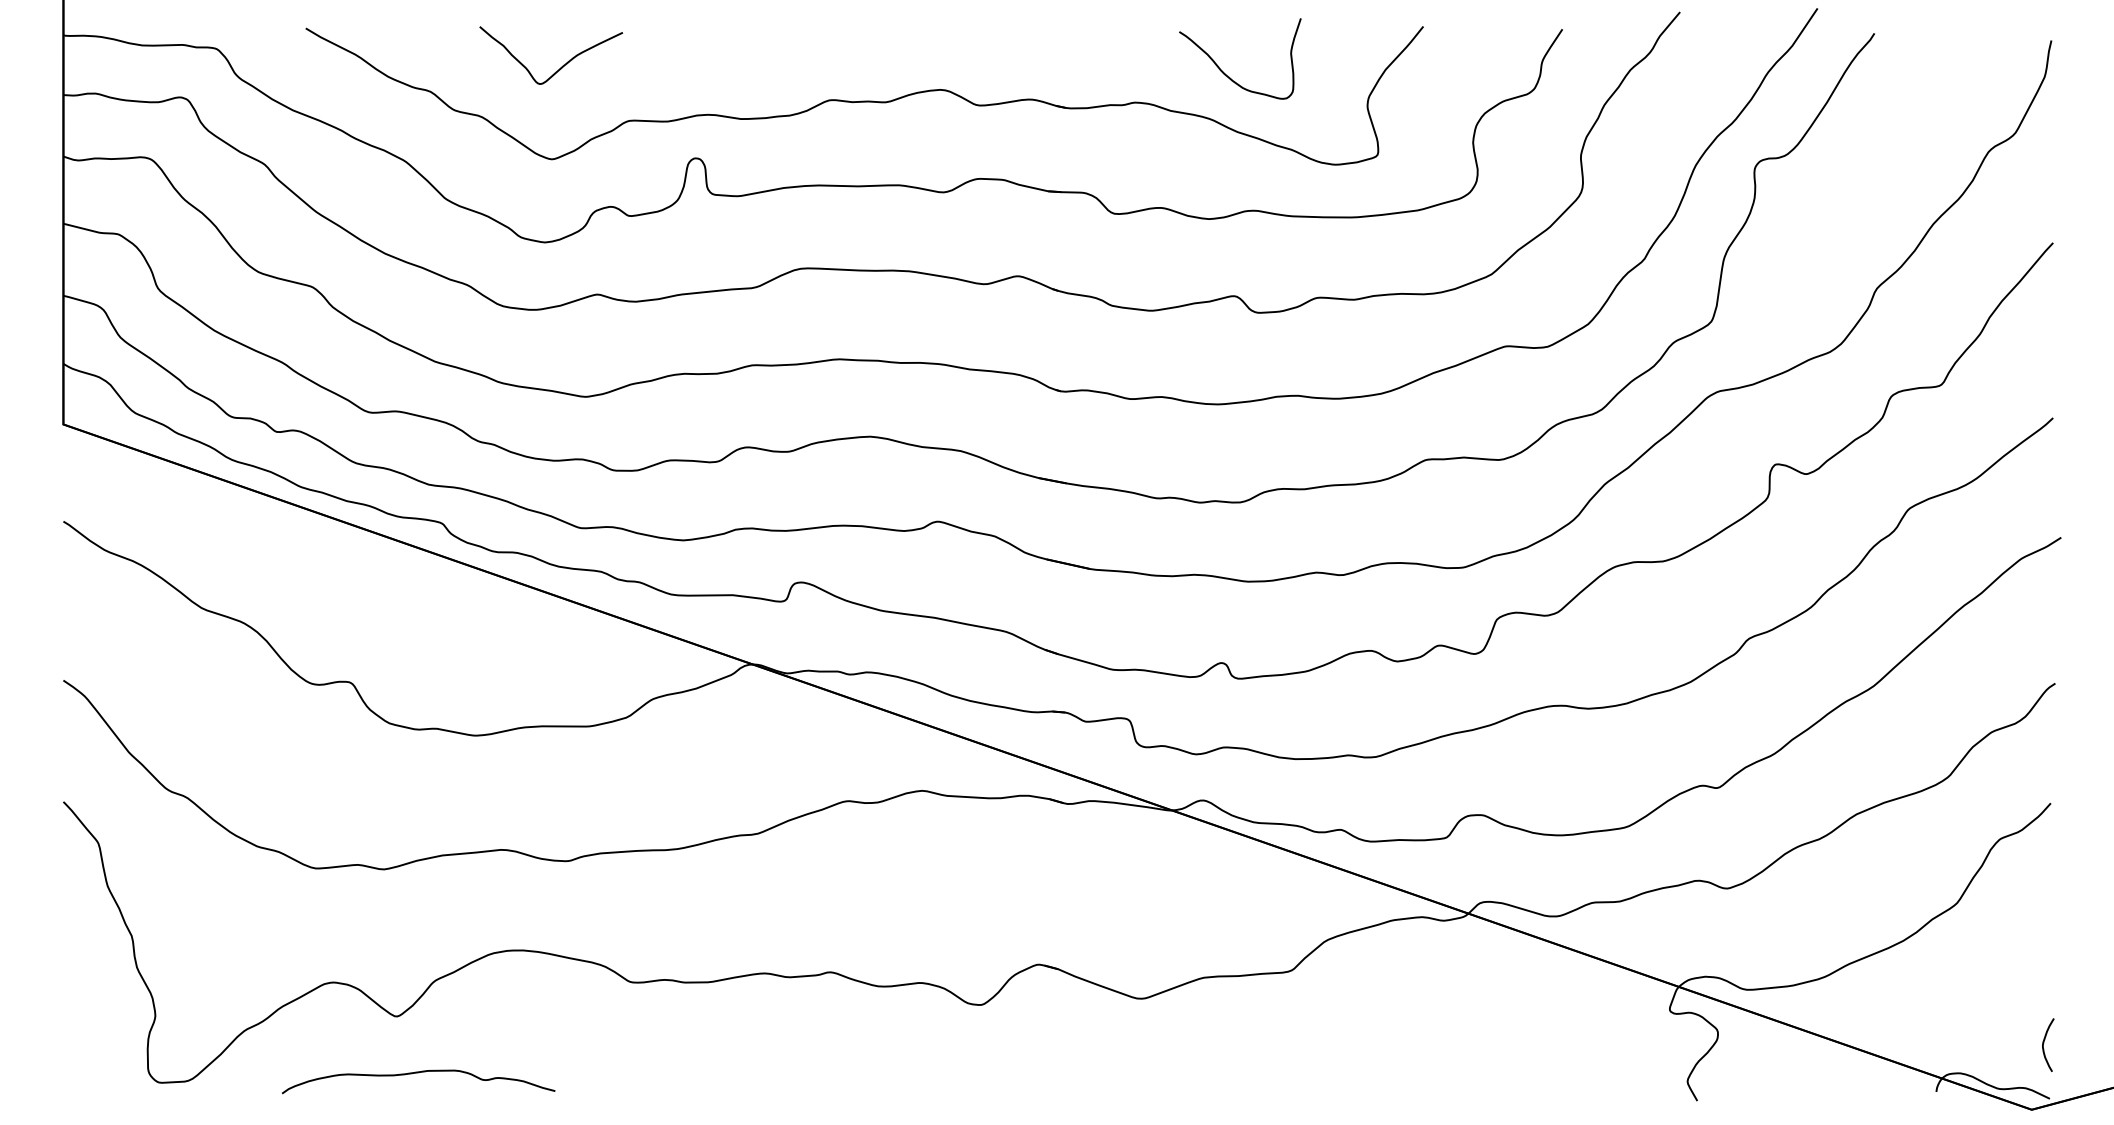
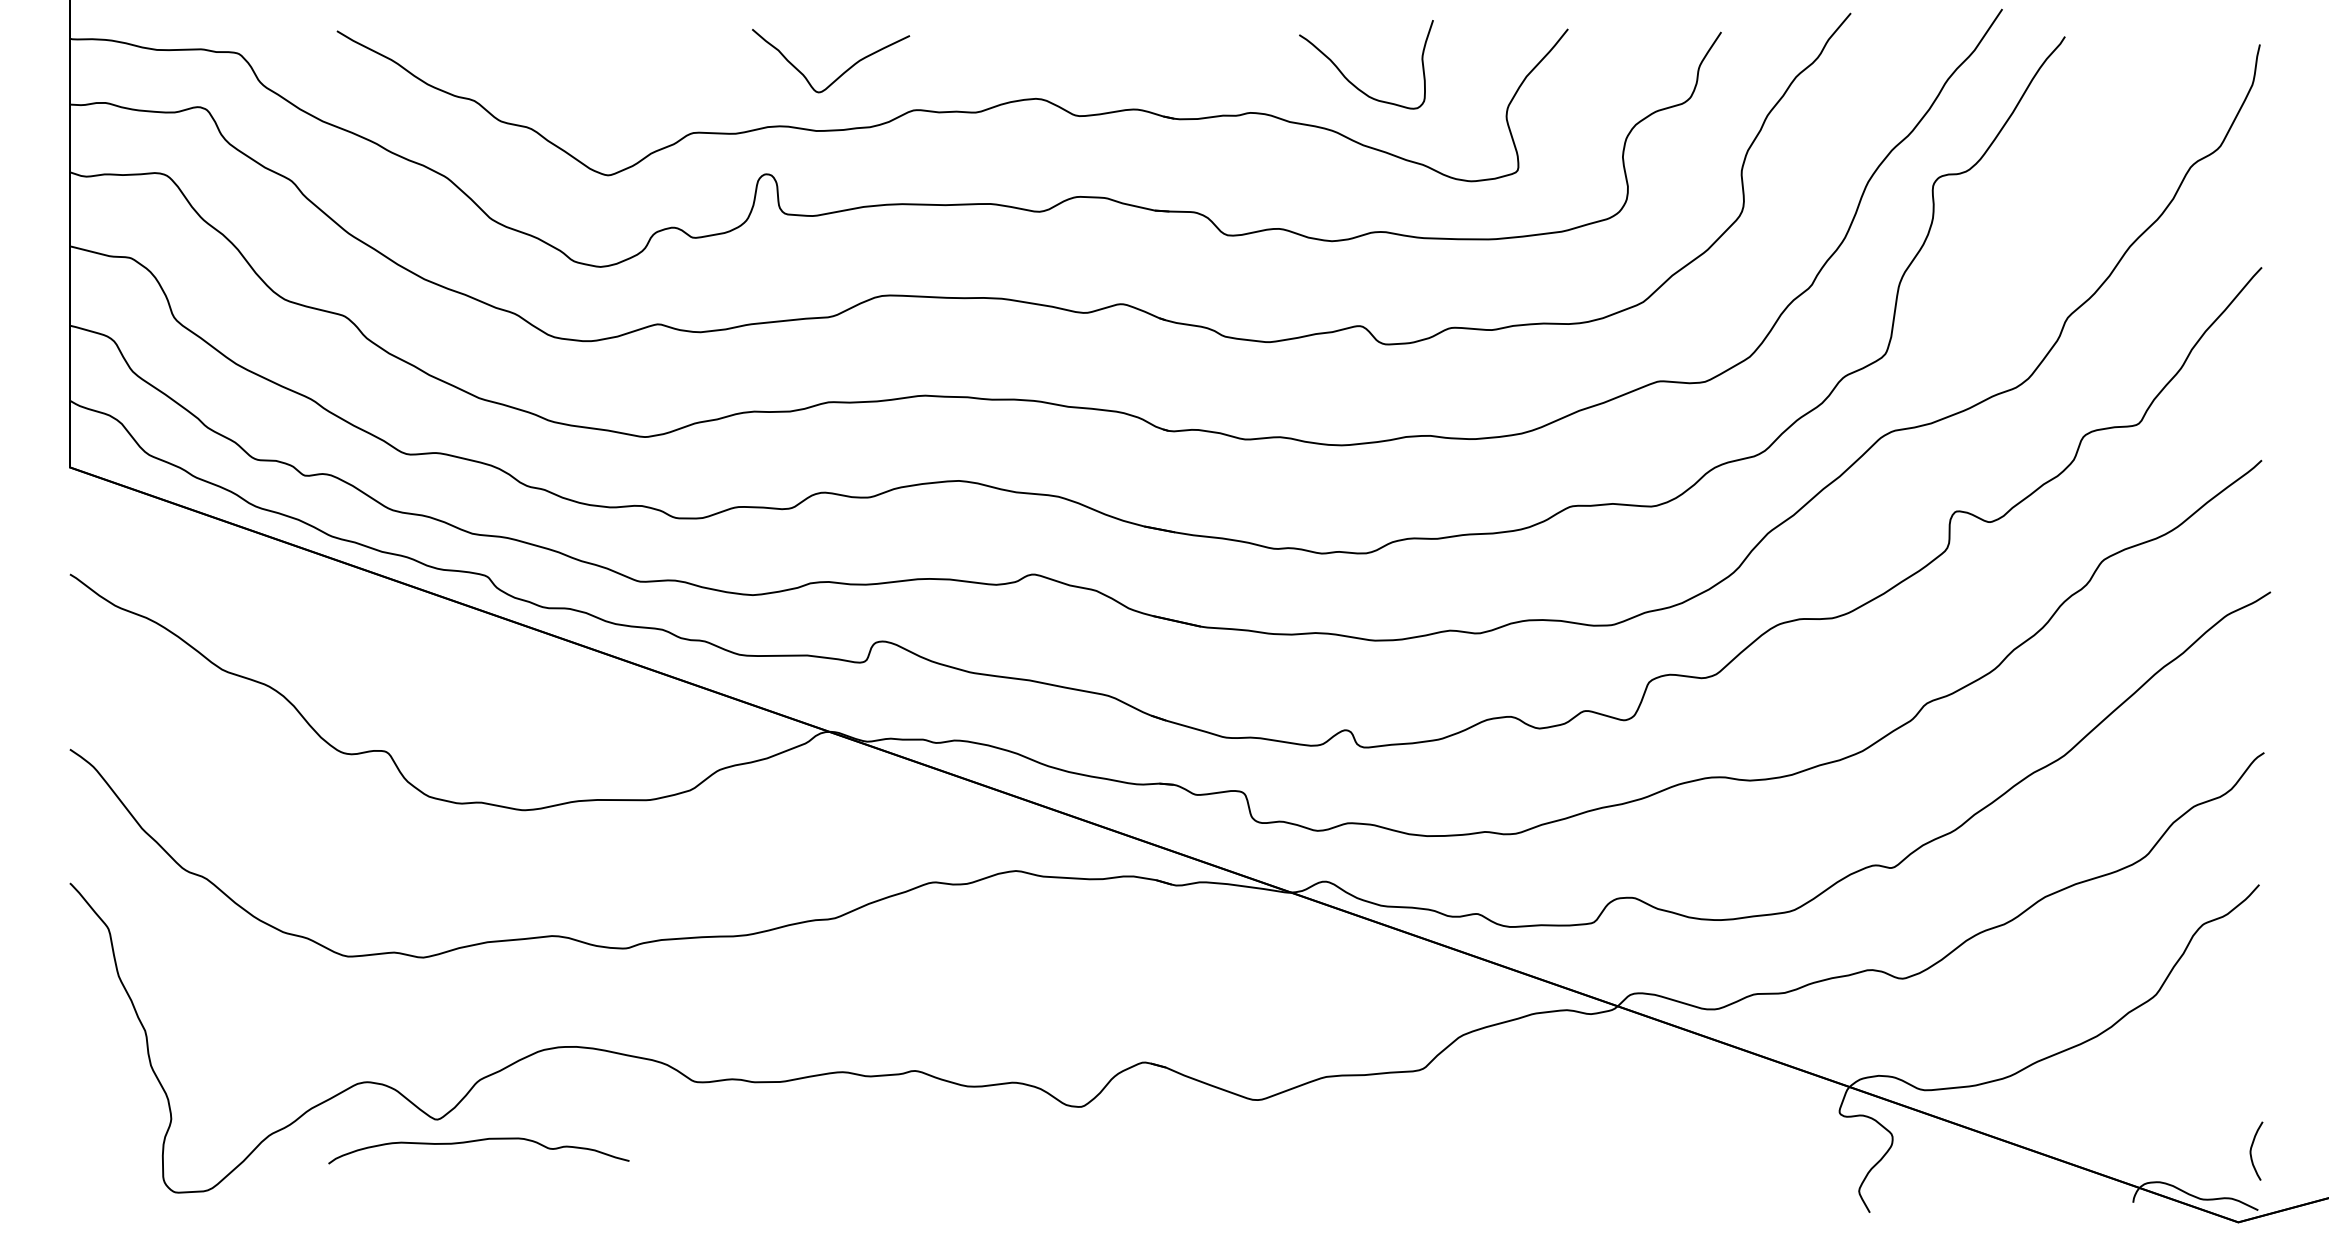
curve: (562, 65) -> (843, 72), moved
curve: (418, 1073) -> (478, 1141), moved

